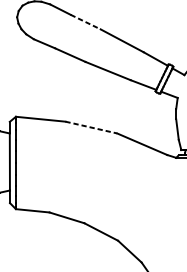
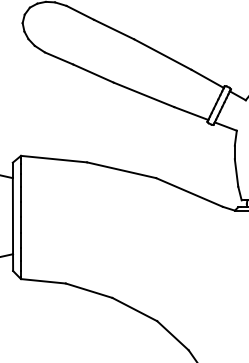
line: (86, 22) -> (114, 29), dashed -> solid
line: (92, 127) -> (122, 170), dashed -> solid

